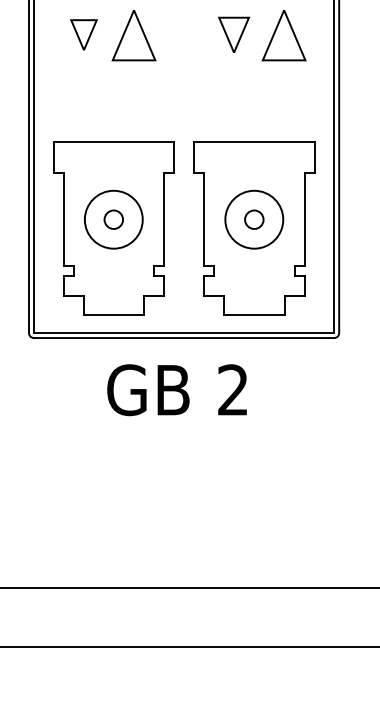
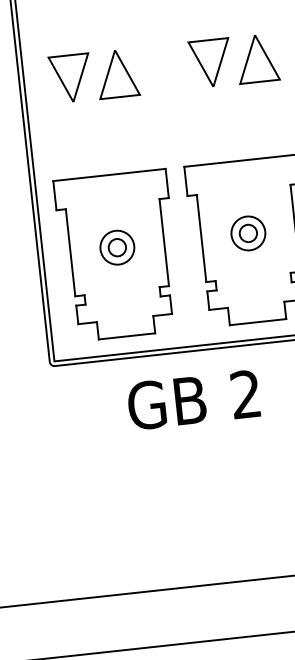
part: (83, 34) -> (70, 78), size x1.67
part: (233, 34) -> (210, 62), size x1.43
circle: (113, 219) -> (117, 247), size x0.62
circle: (254, 219) -> (248, 233), size x0.62

